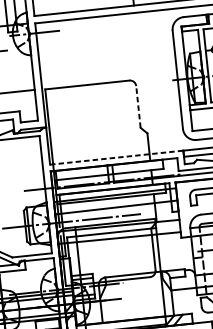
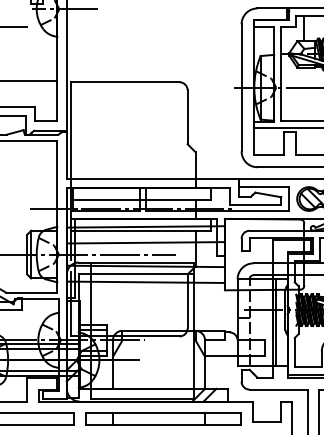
line: (138, 107) -> (187, 117), dashed -> solid
line: (117, 157) -> (153, 179), dashed -> solid

